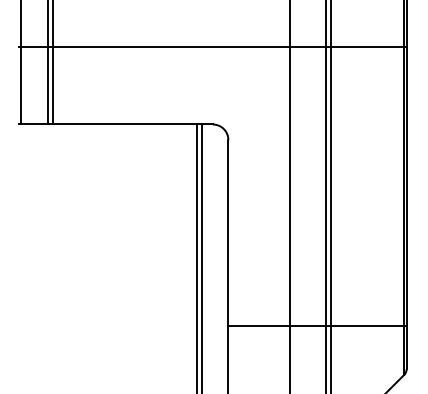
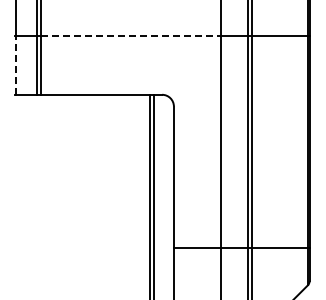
line: (172, 46) -> (131, 35), solid -> dashed
line: (21, 86) -> (16, 65), solid -> dashed

